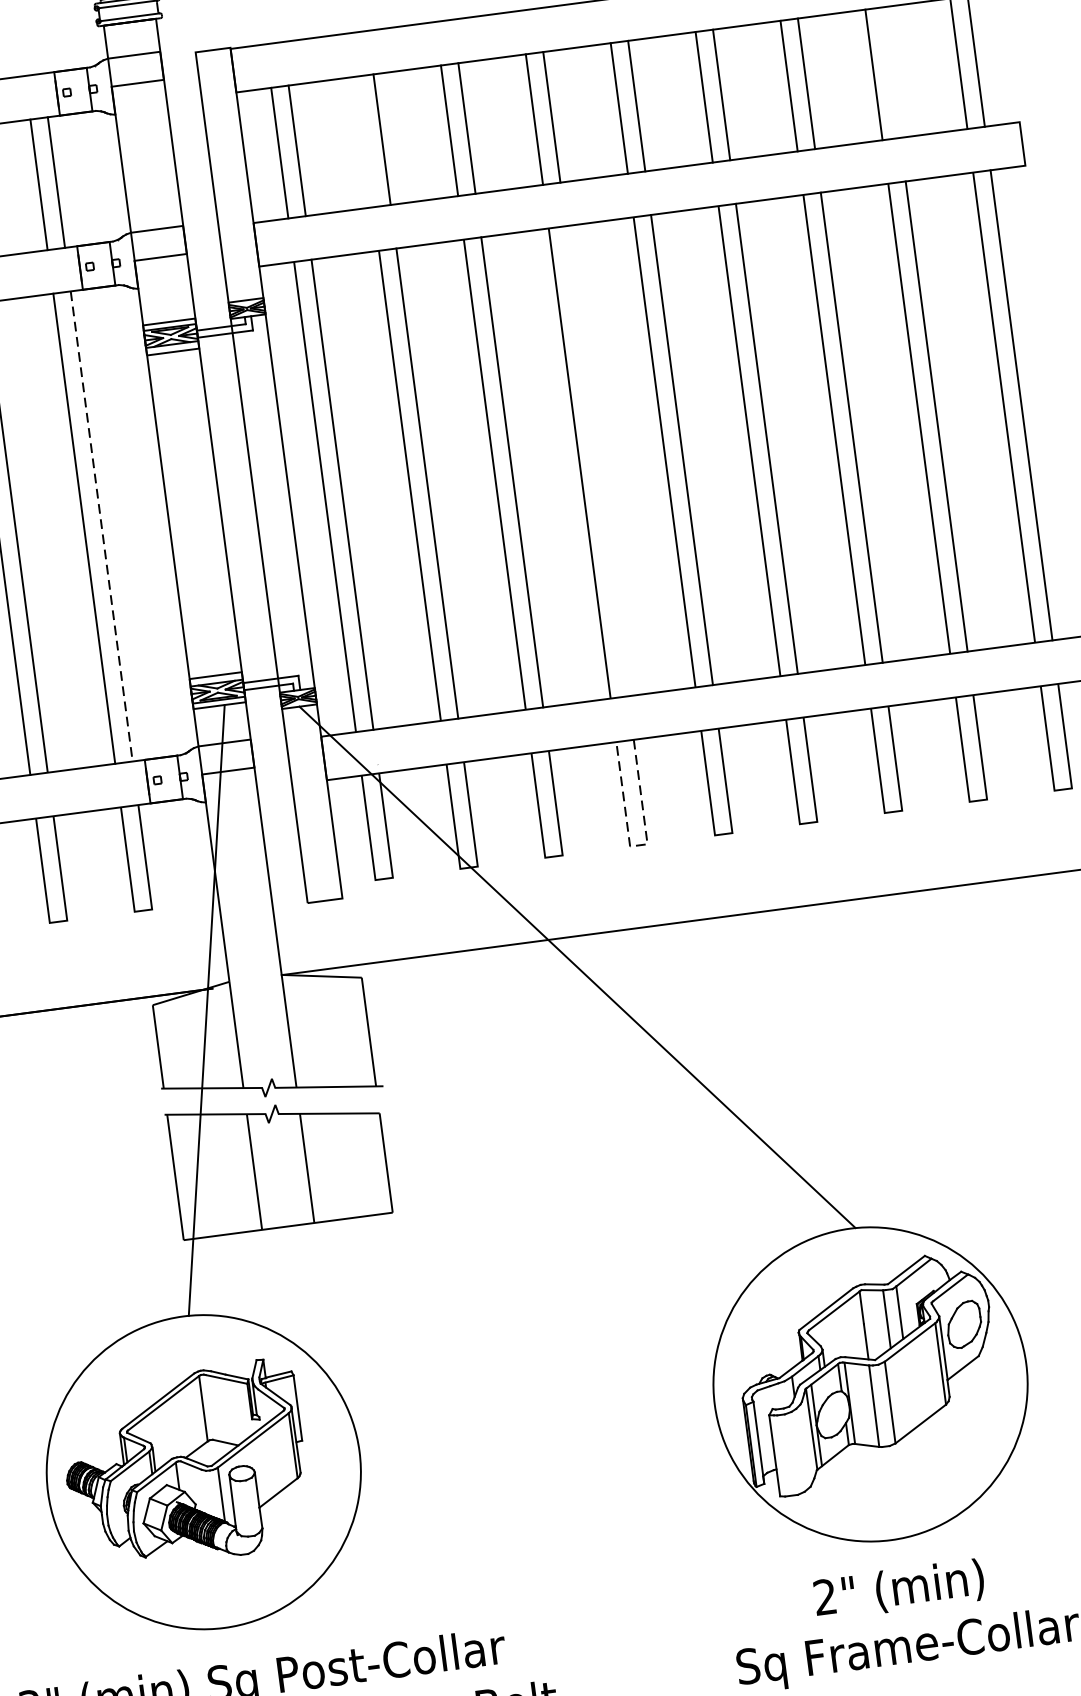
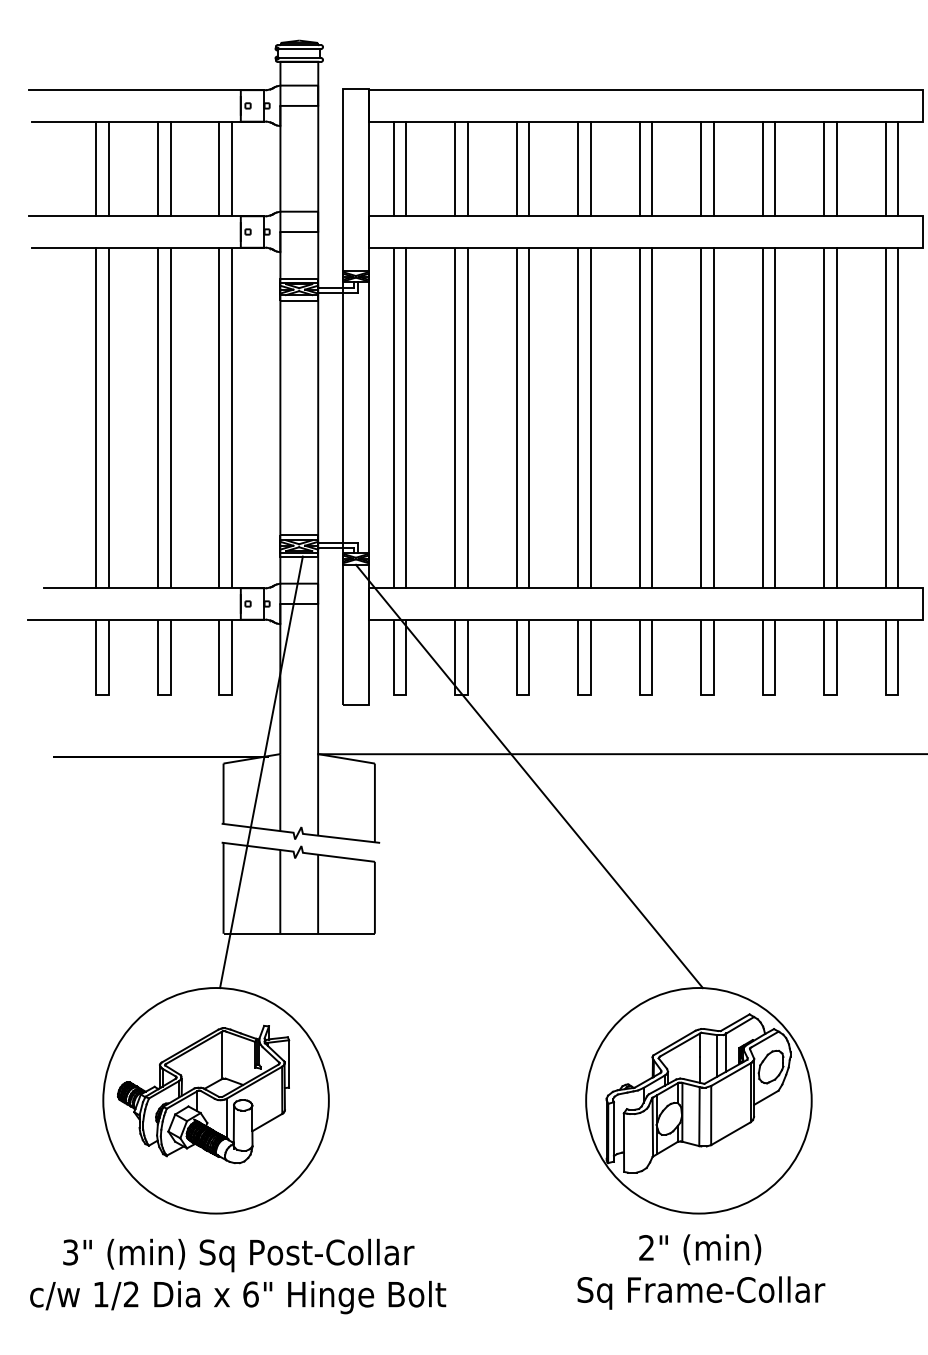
line: (891, 72) -> (836, 168), added
line: (364, 141) -> (455, 168), added
line: (596, 460) -> (590, 417), added
line: (102, 527) -> (232, 418), dashed -> solid
line: (638, 845) -> (584, 695), dashed -> solid

